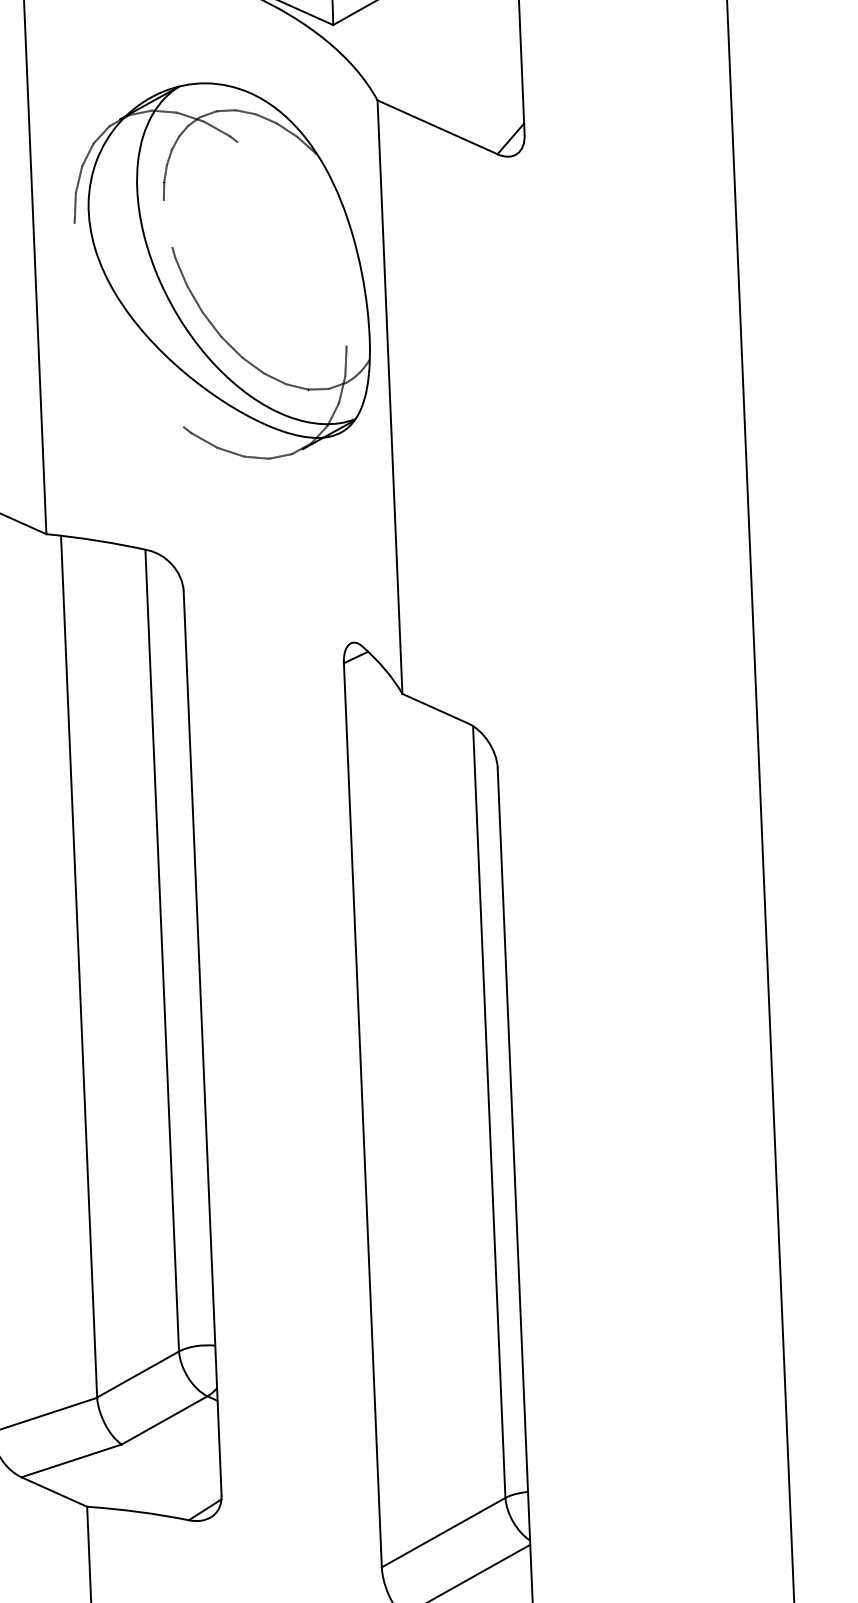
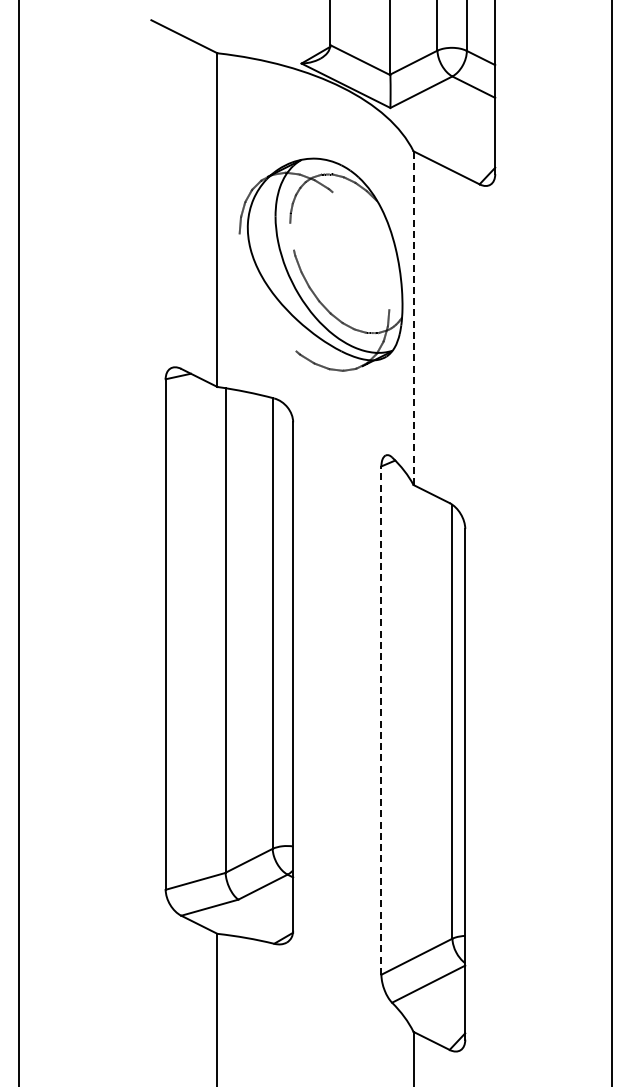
part: (220, 271) -> (320, 264), moved
line: (389, 397) -> (413, 318), solid -> dashed
line: (363, 1115) -> (381, 720), solid -> dashed

